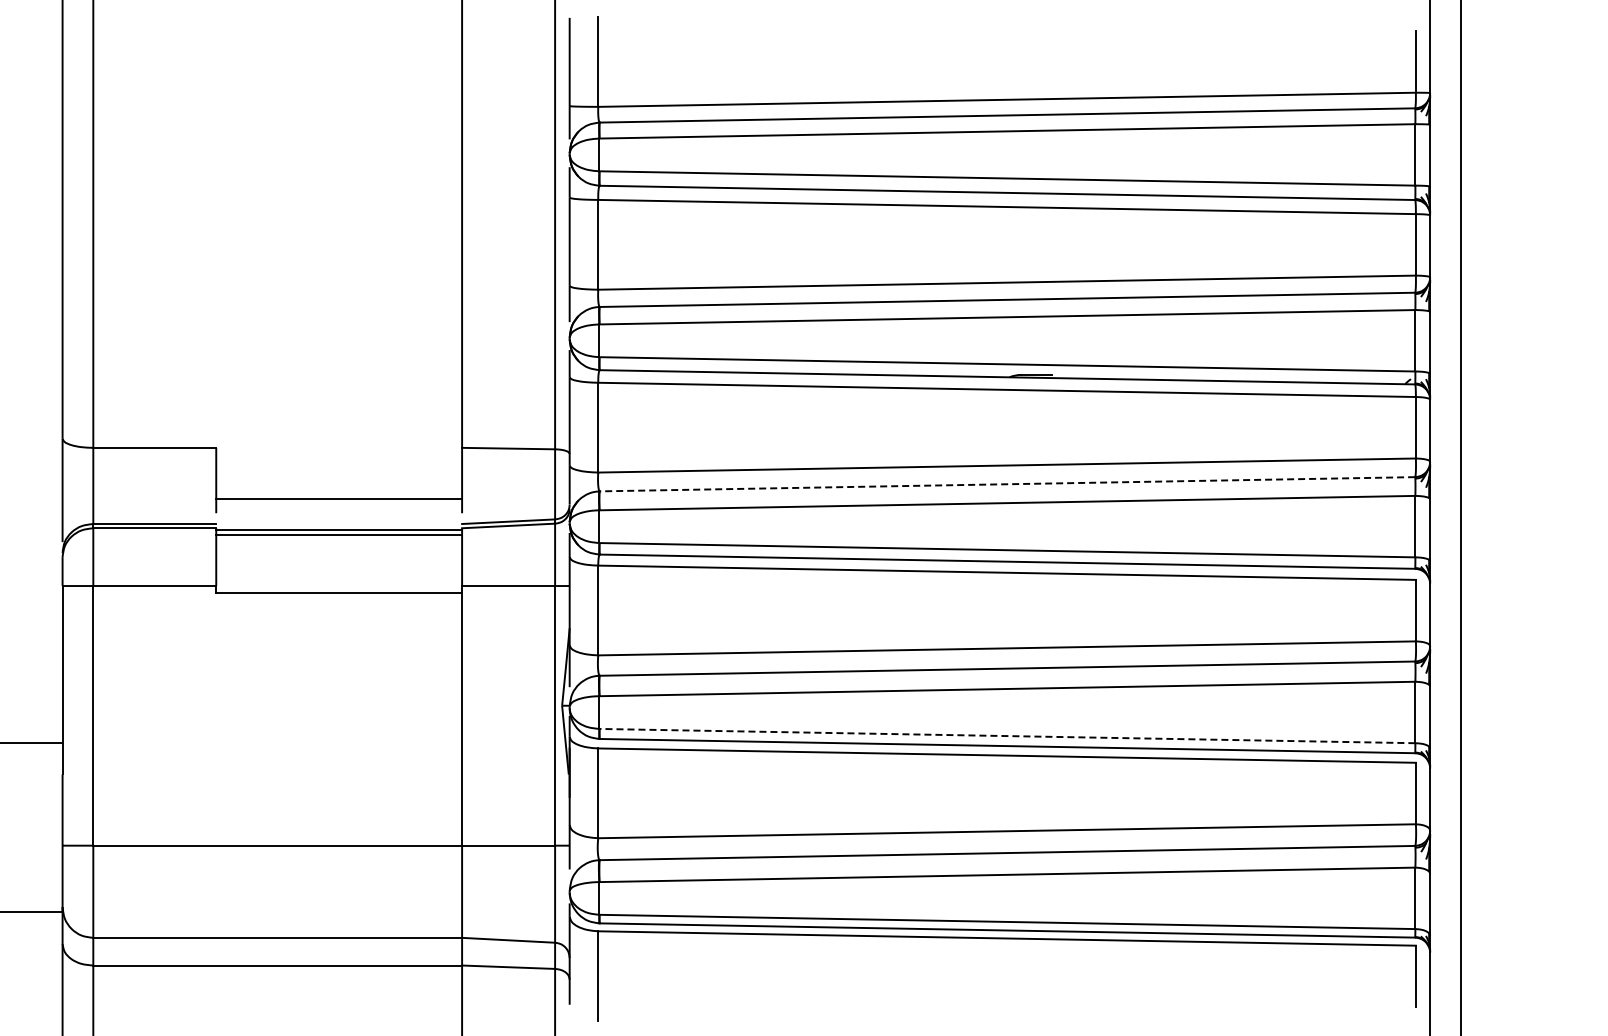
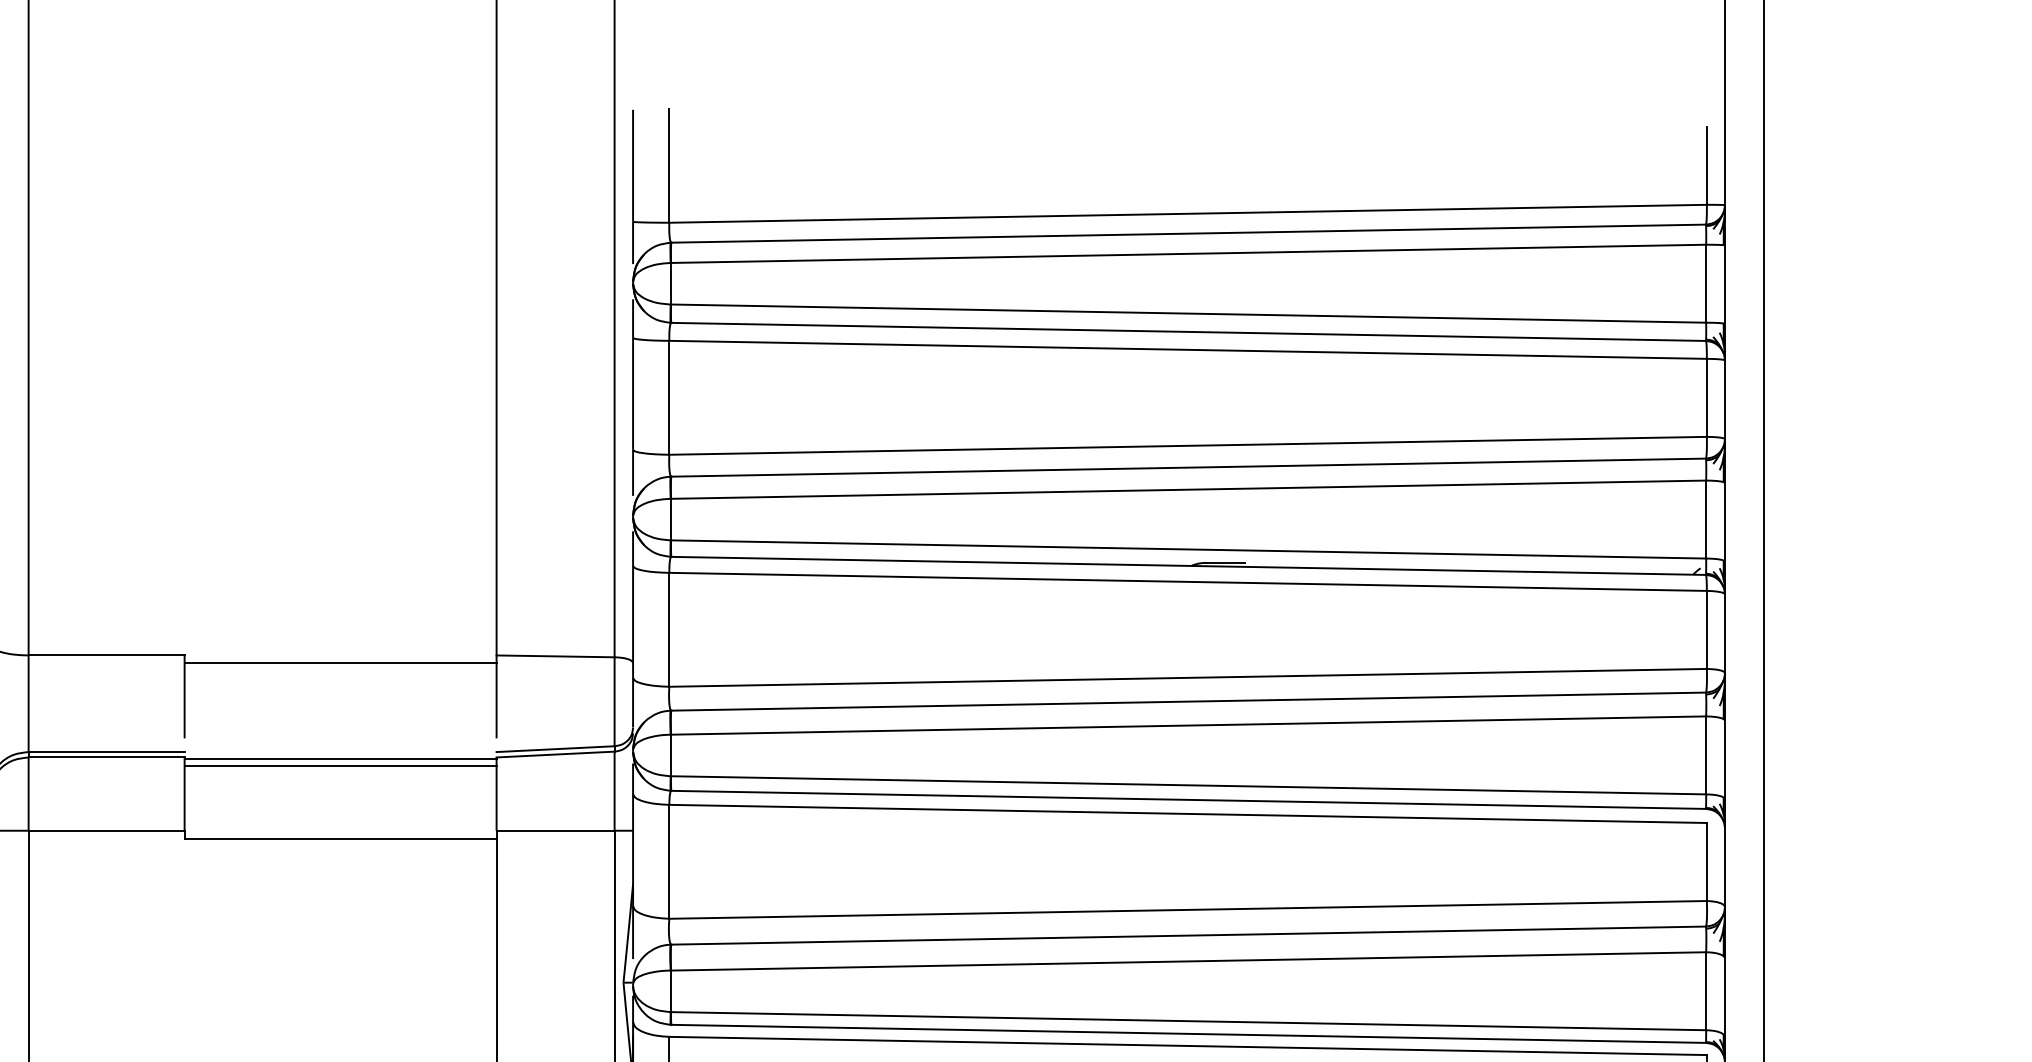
line: (1007, 484) -> (1188, 701), dashed -> solid
line: (339, 498) -> (341, 662), moved
line: (1006, 736) -> (1187, 1021), dashed -> solid

